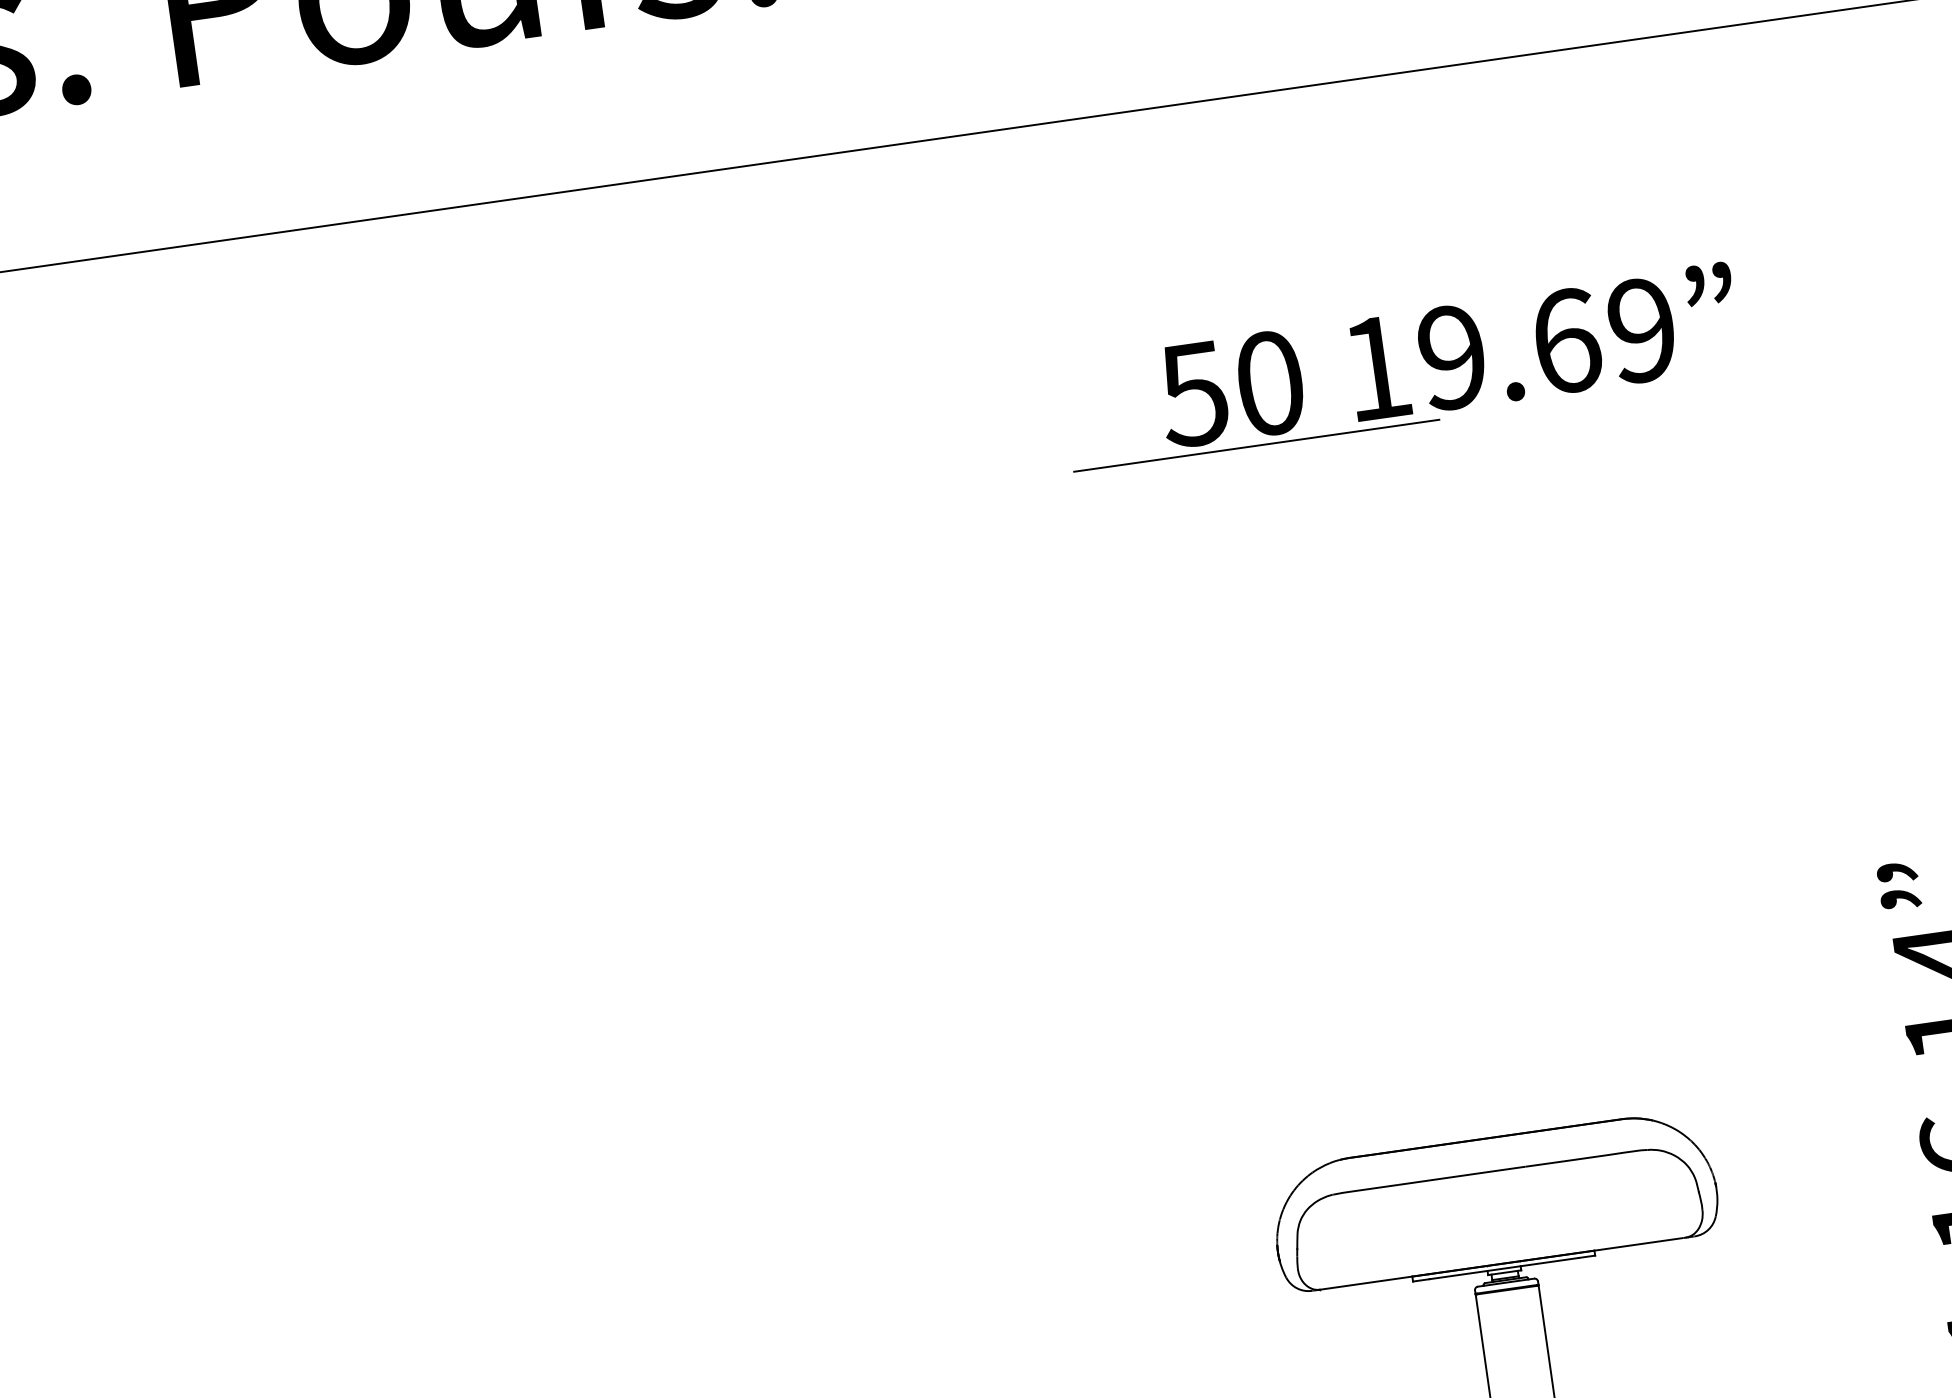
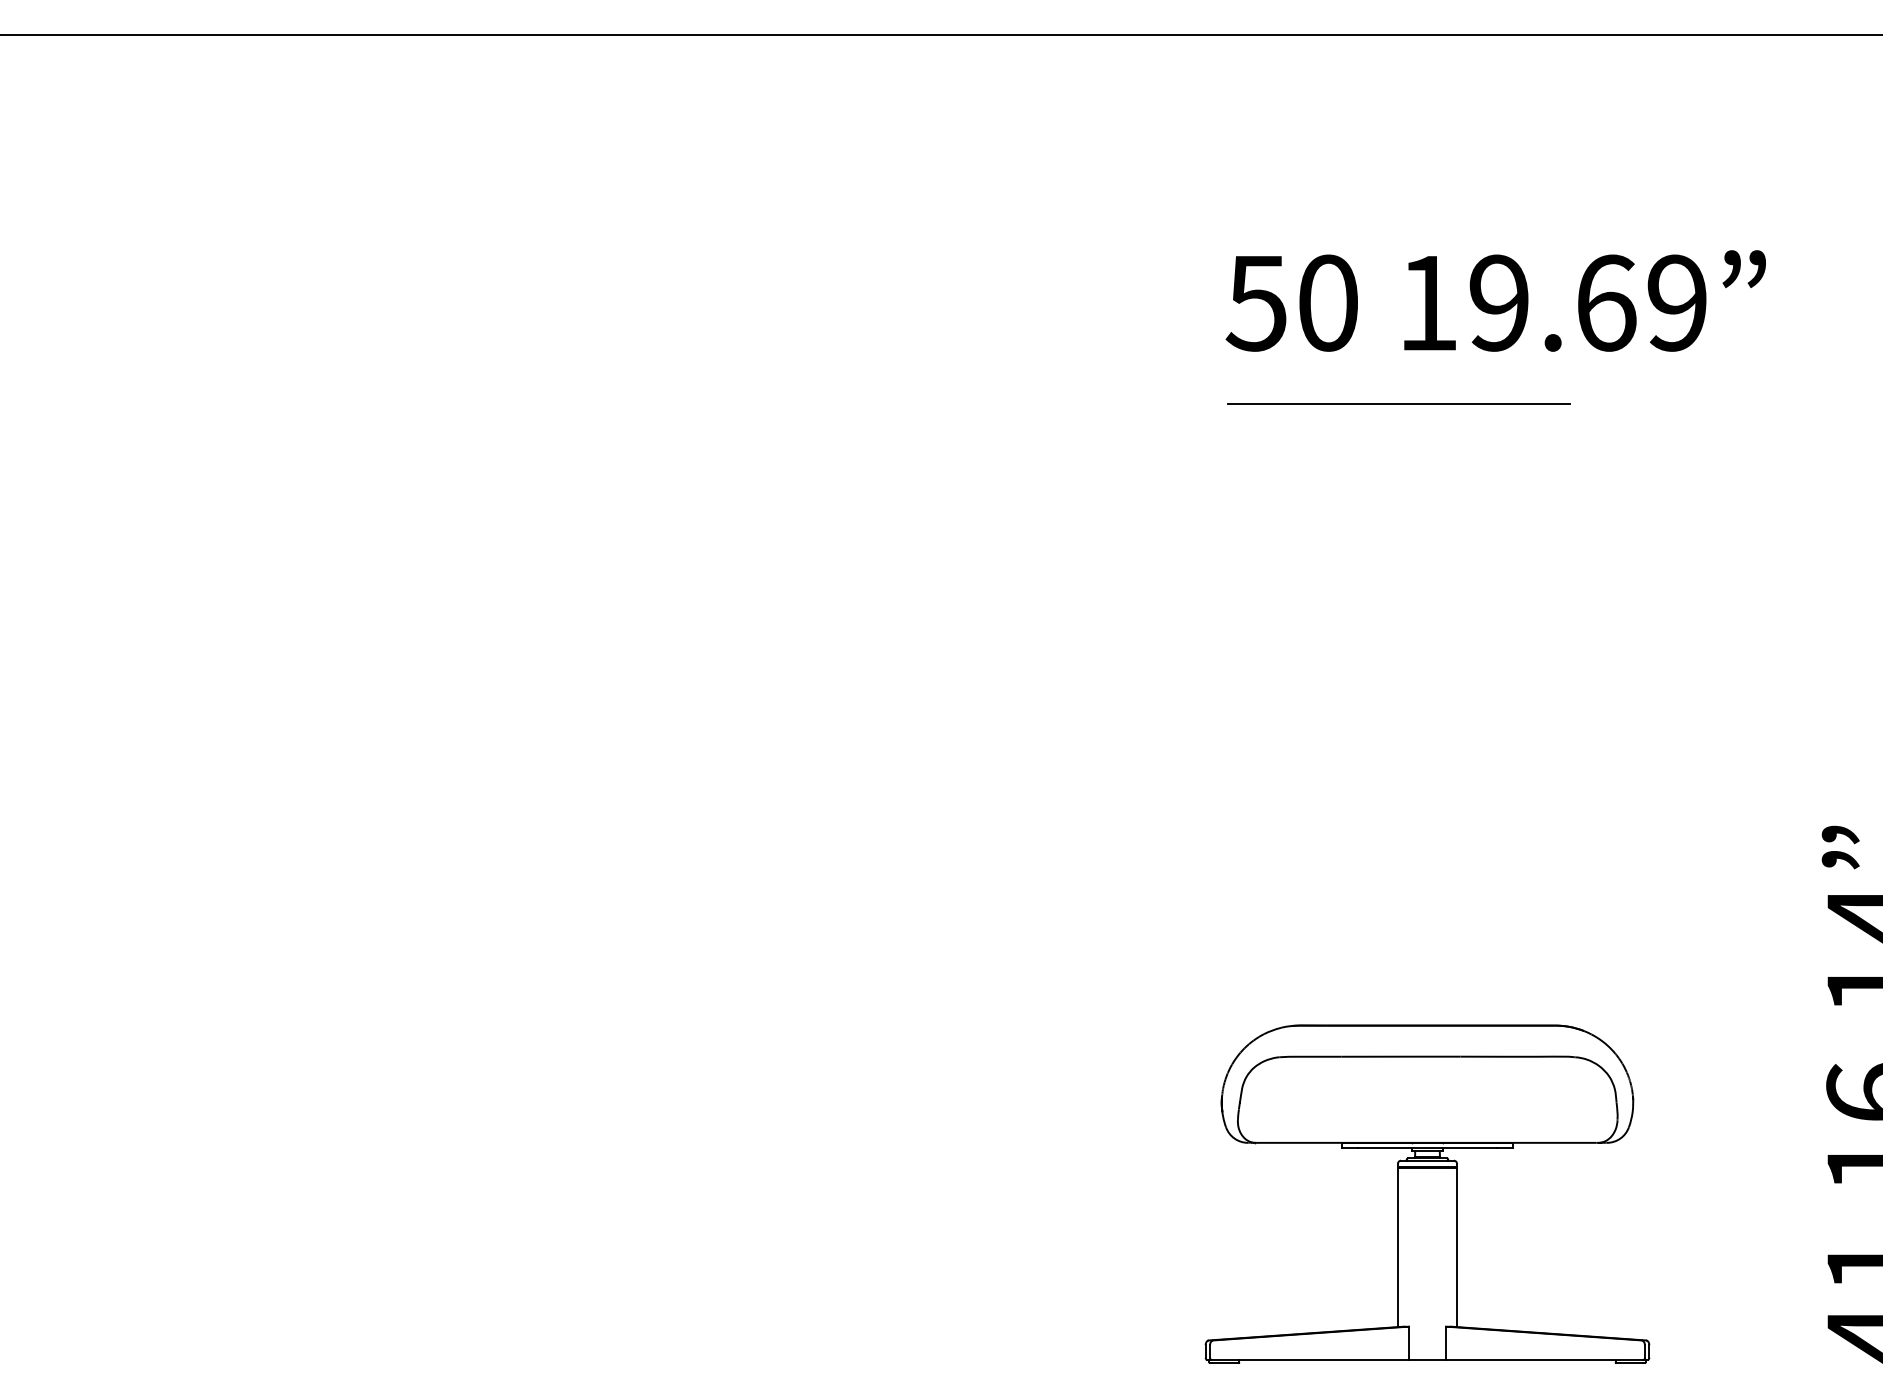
line: (1256, 445) -> (1398, 403), moved

